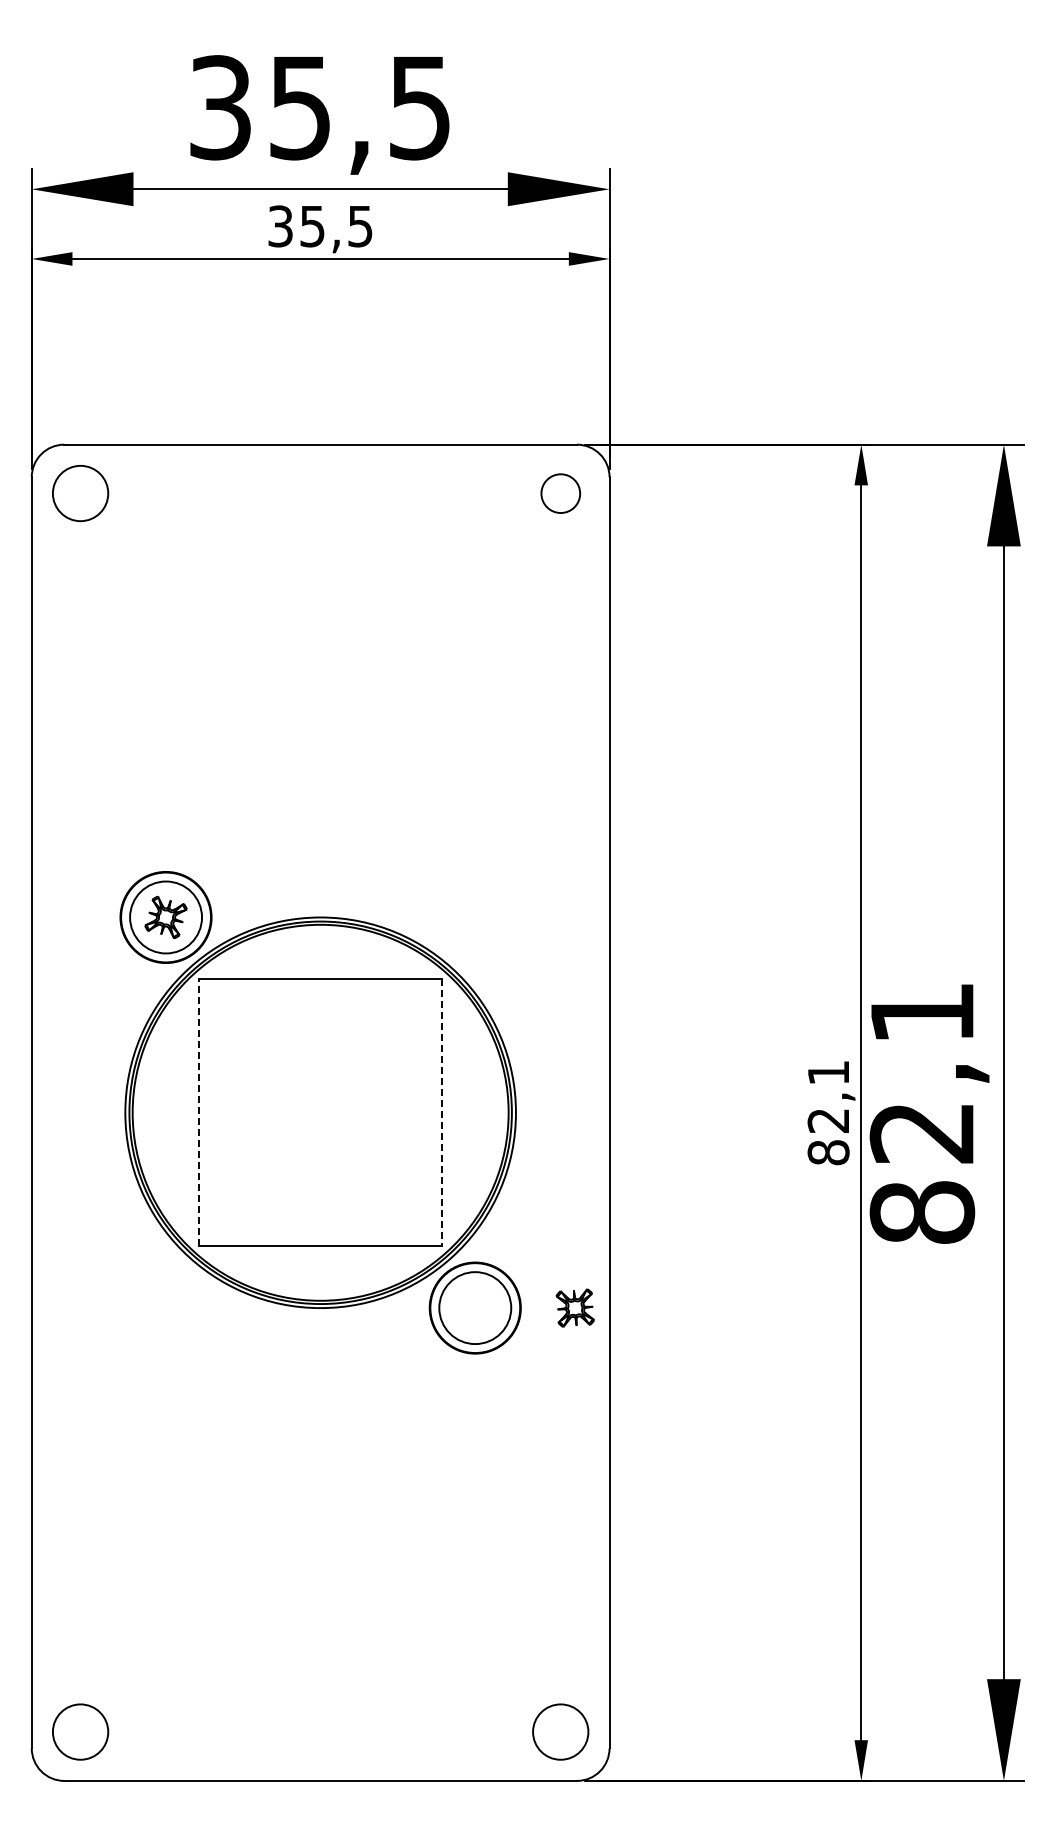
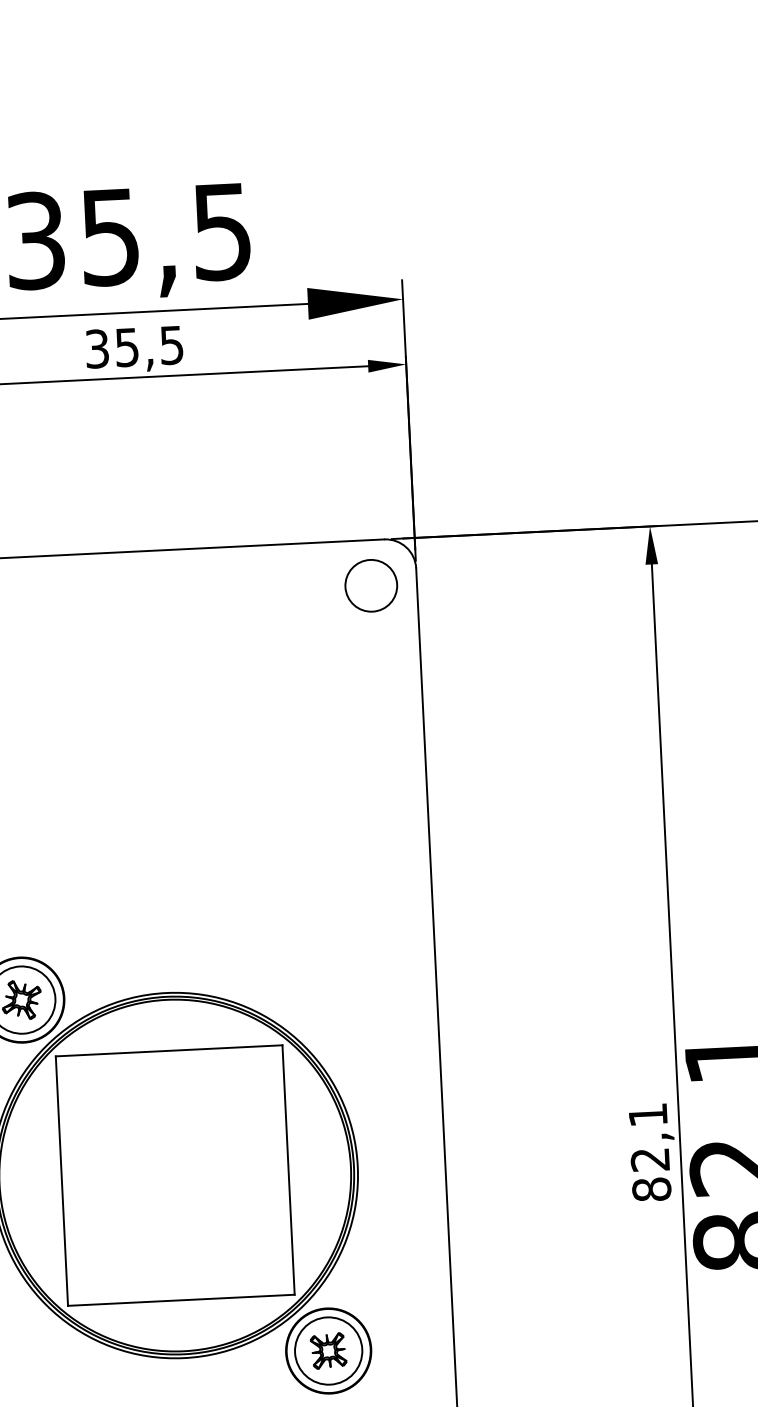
circle: (560, 493) -> (371, 585), size x1.43
line: (199, 1112) -> (61, 1180), dashed -> solid
line: (441, 1113) -> (288, 1170), dashed -> solid
part: (574, 1307) -> (327, 1350), moved

